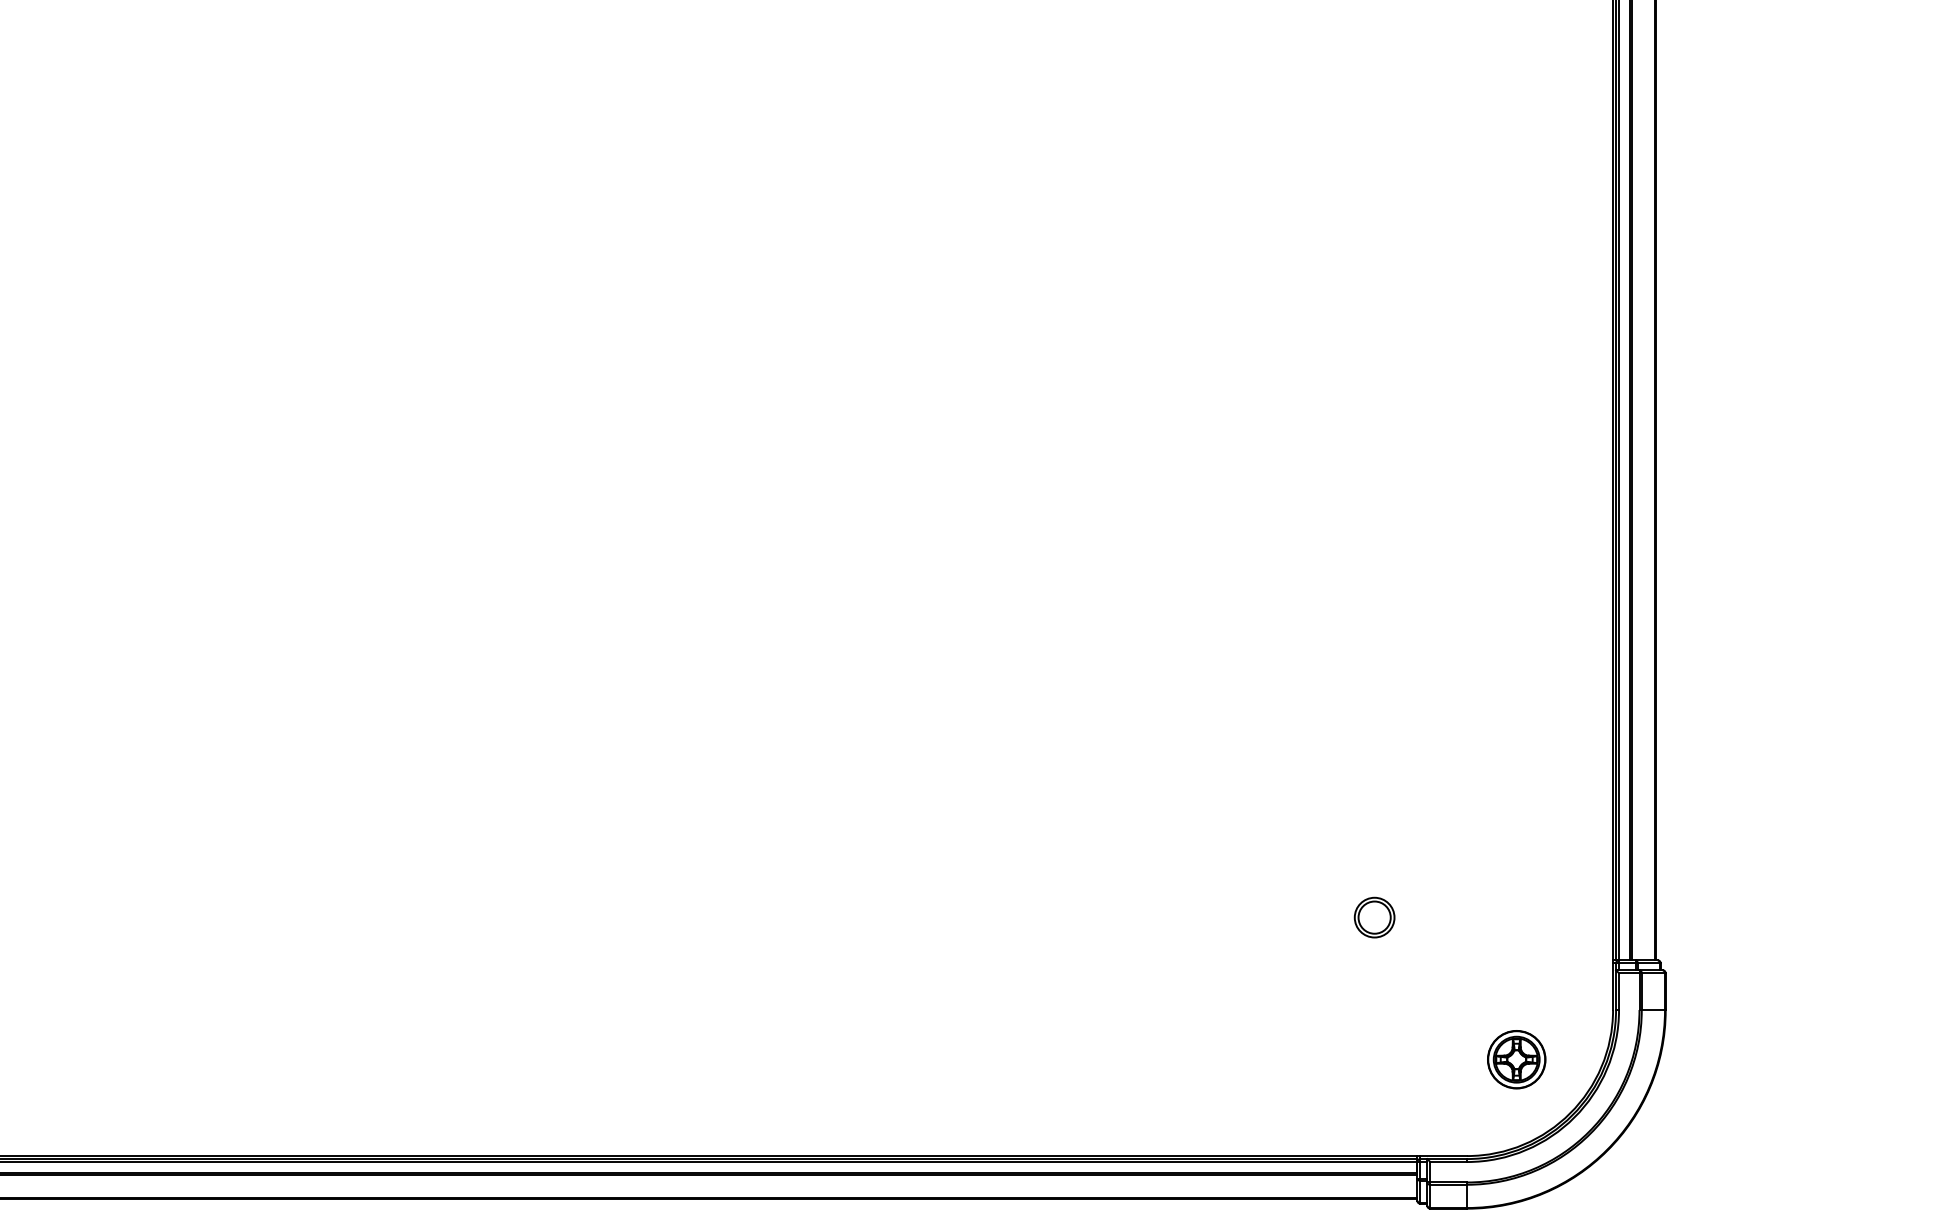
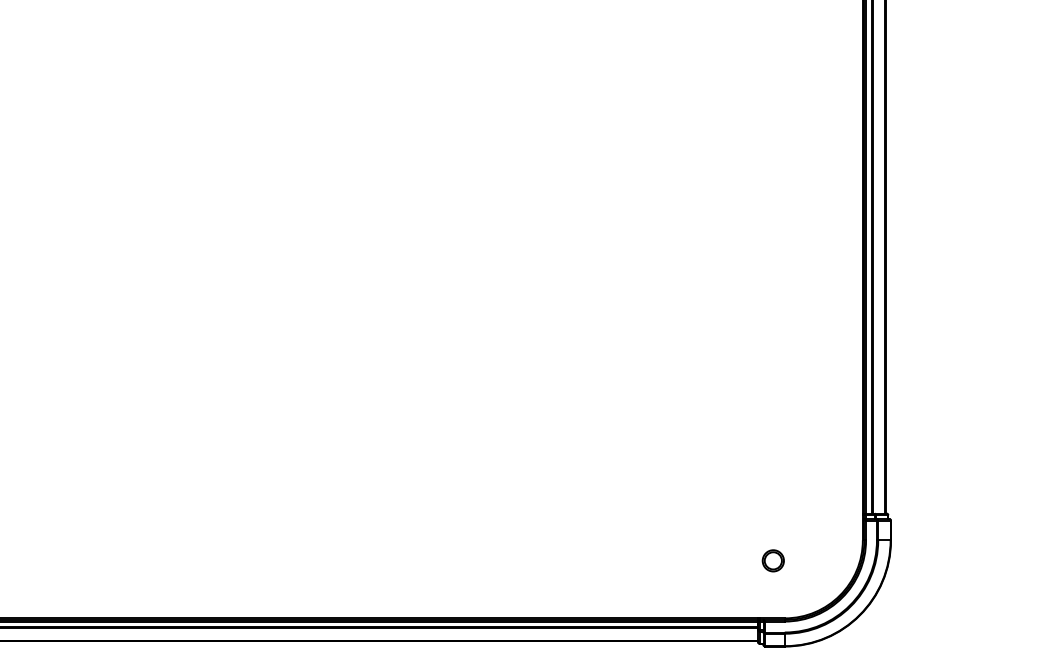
part: (1373, 916) -> (772, 560), moved
part: (1517, 1059) -> (811, 566), removed

